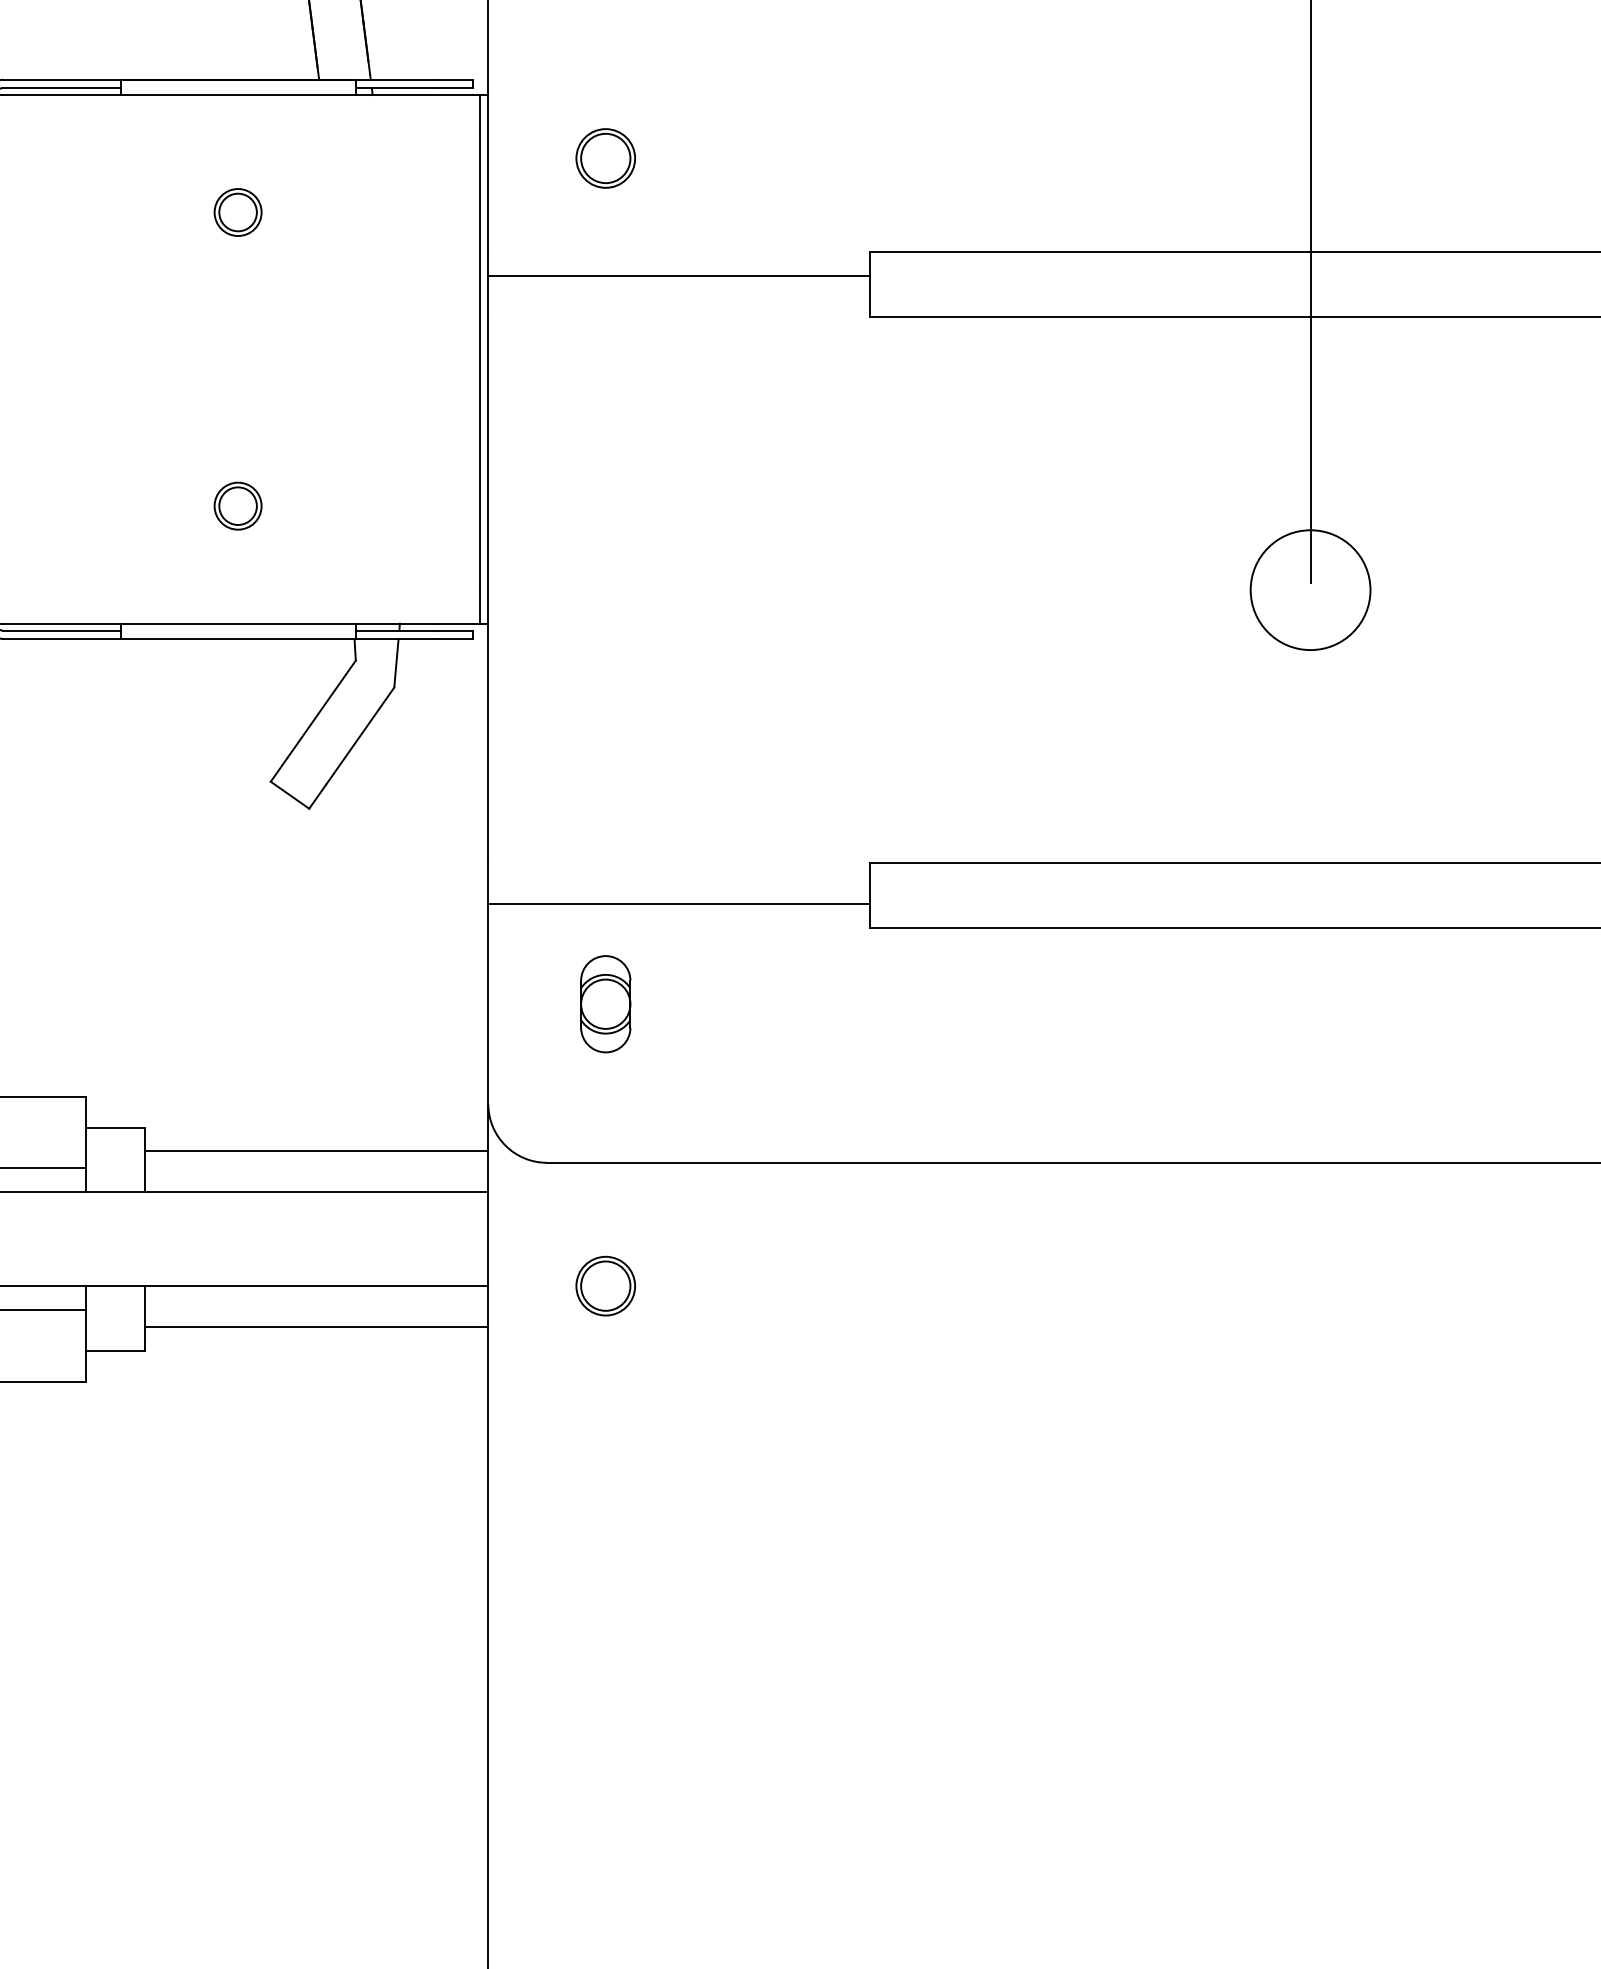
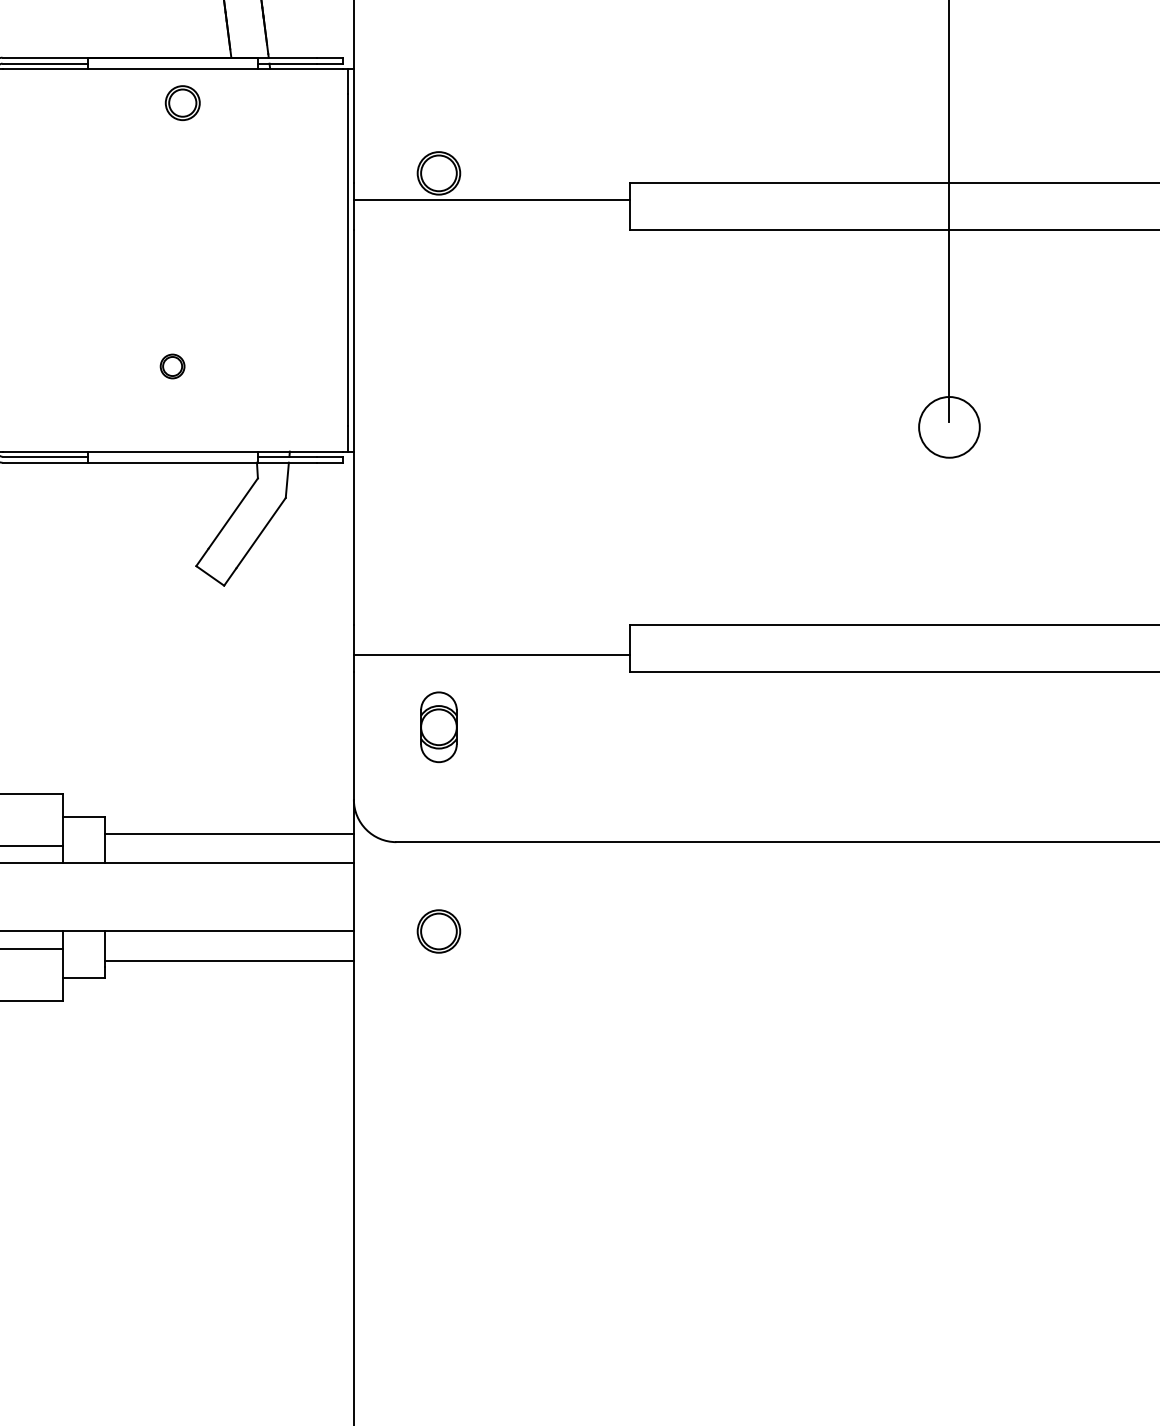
part: (605, 158) -> (438, 173), moved
part: (237, 212) -> (182, 103), moved
part: (237, 505) -> (172, 366), size x0.7
circle: (1310, 590) -> (949, 427), size x0.7

